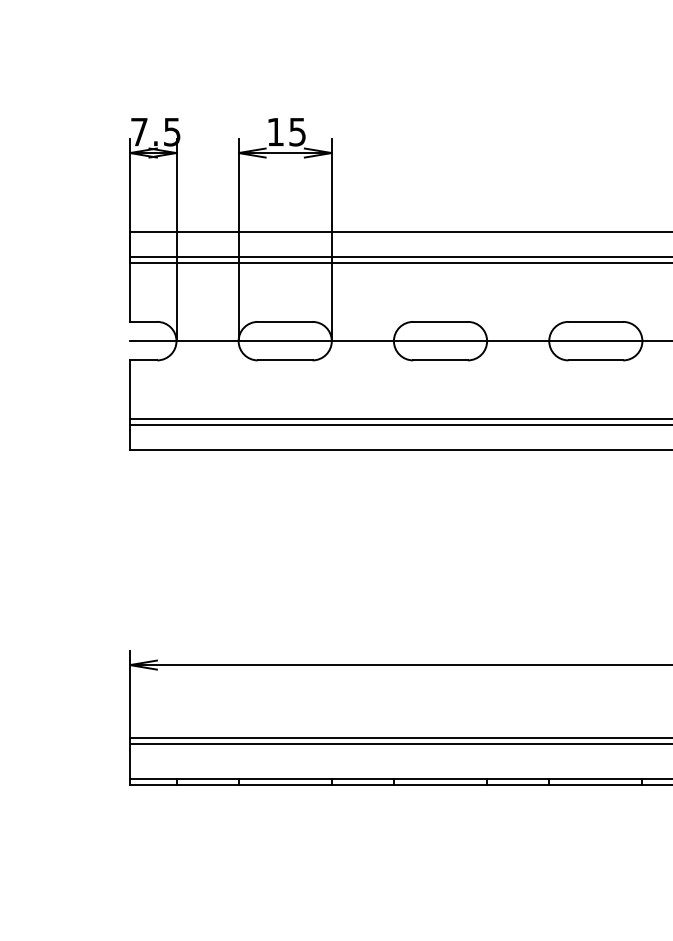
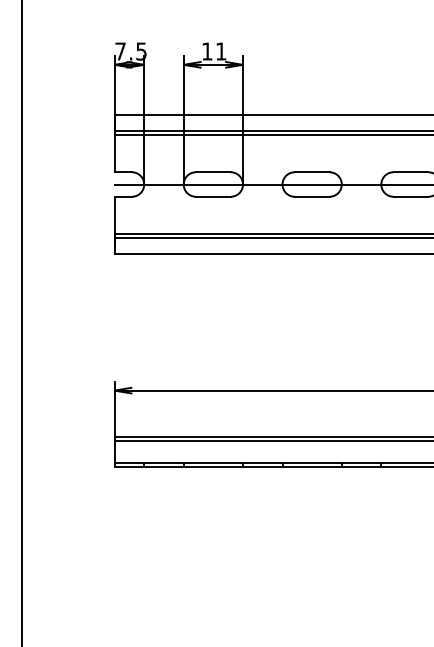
text: (298, 132) -> (221, 51), 15 -> 11

